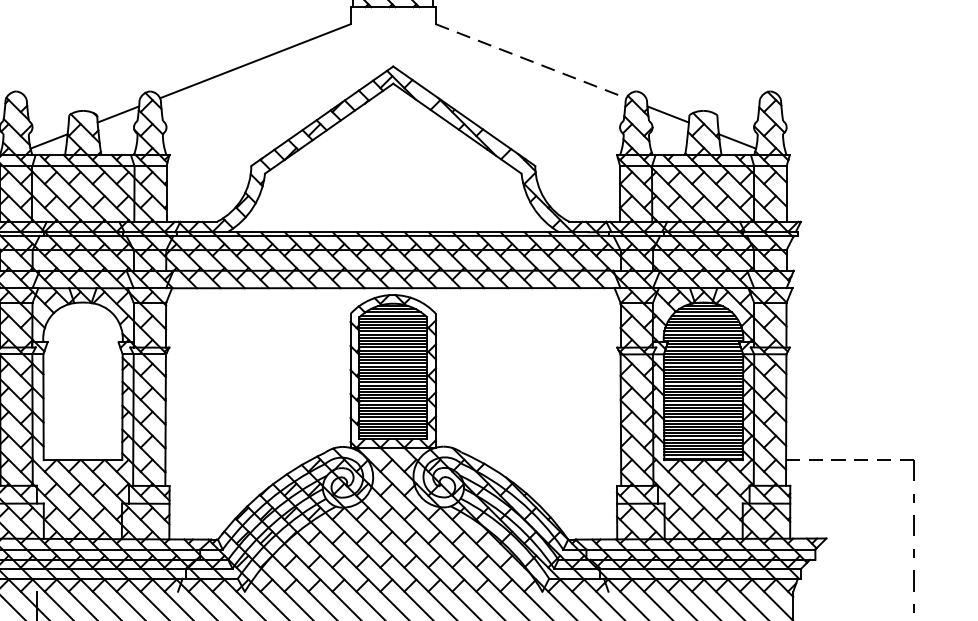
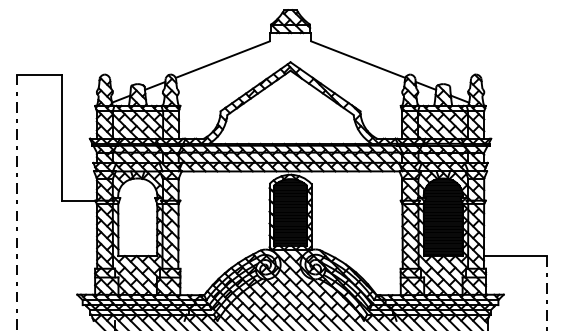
line: (531, 60) -> (358, 59), dashed -> solid
line: (850, 460) -> (515, 256), dashed -> solid

